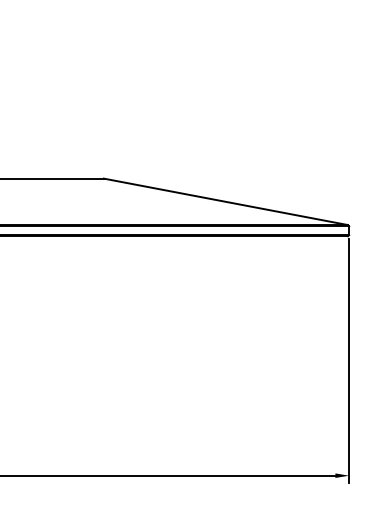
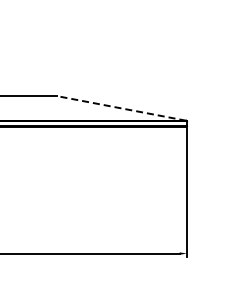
line: (225, 201) -> (121, 108), solid -> dashed

